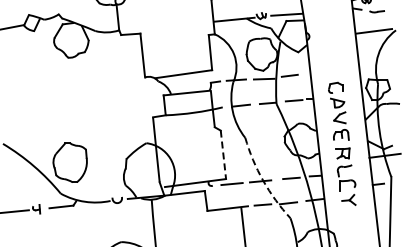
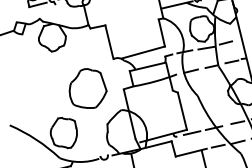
part: (107, 110) -> (87, 88), added
line: (223, 155) -> (182, 111), dashed -> solid
arc: (263, 180) -> (216, 127), dashed -> solid

